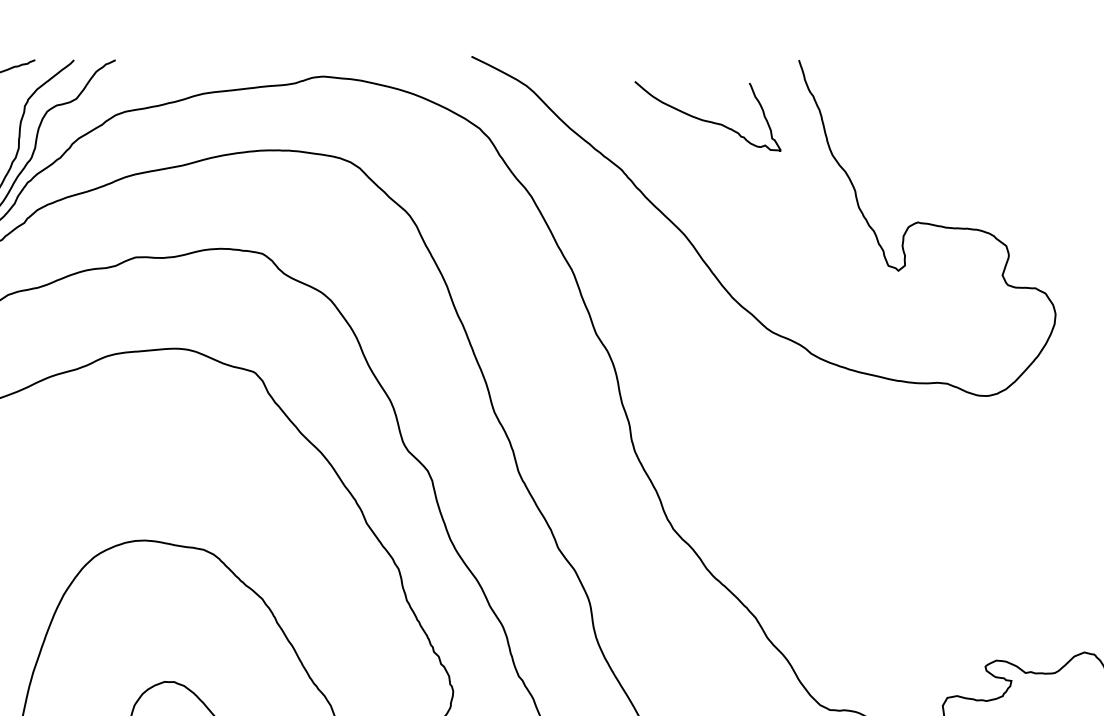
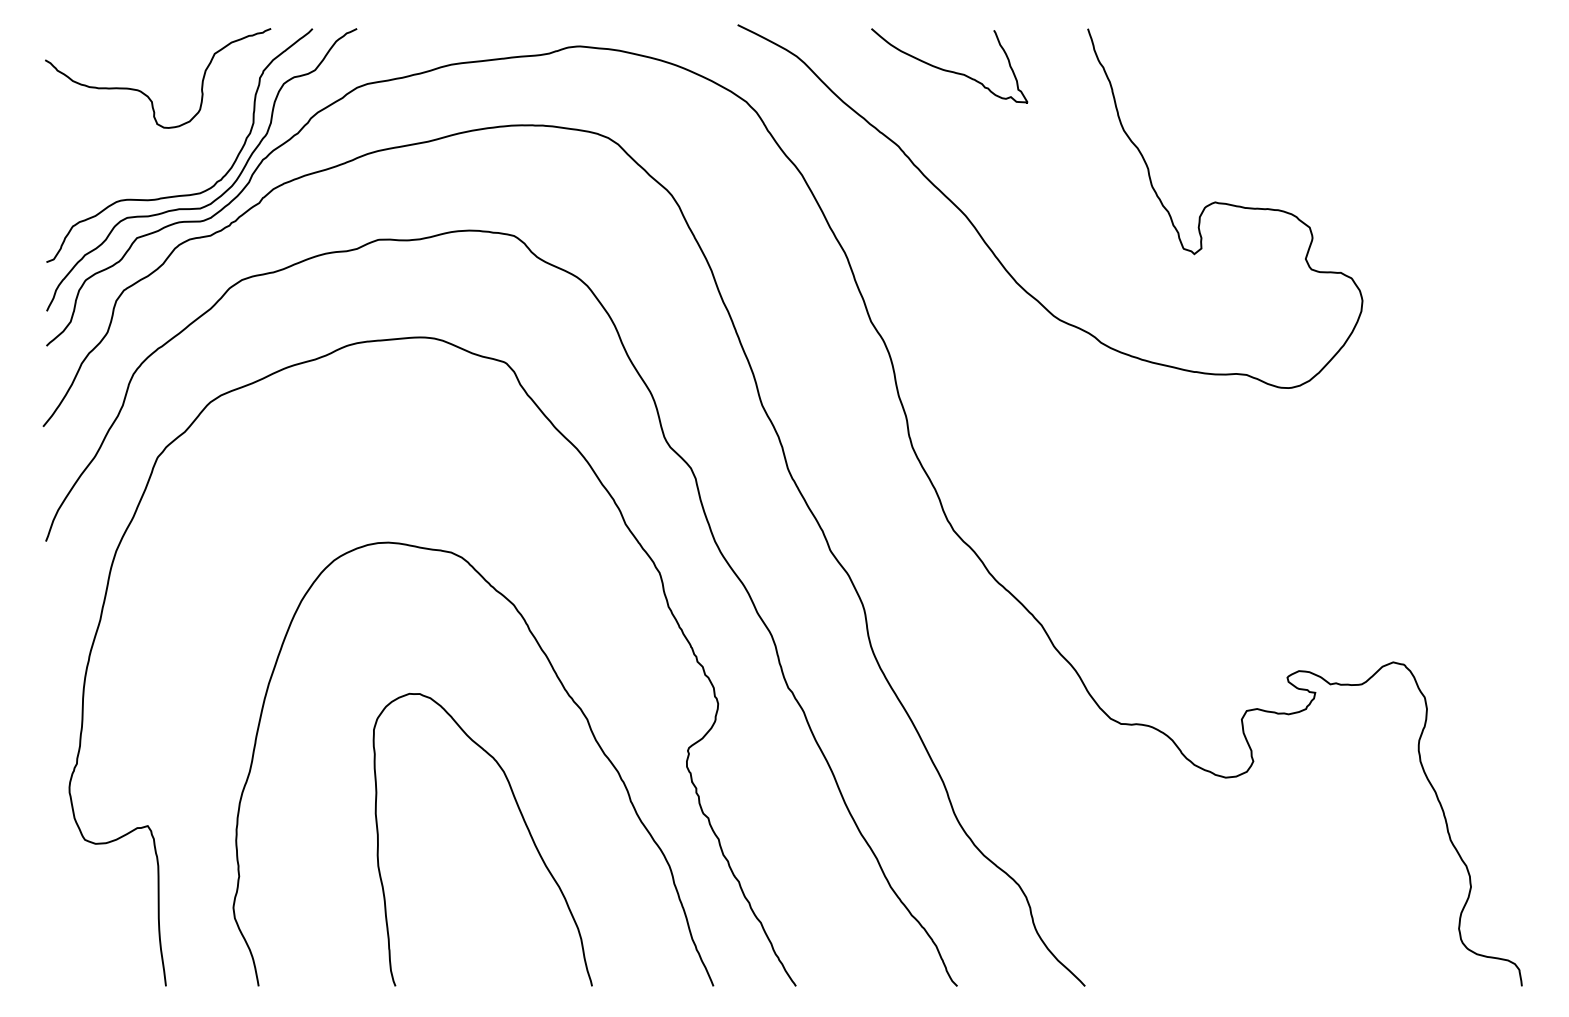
curve: (705, 119) -> (946, 69), moved

